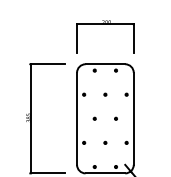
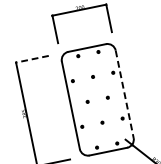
line: (47, 64) -> (32, 59), solid -> dashed
line: (133, 119) -> (124, 94), solid -> dashed

